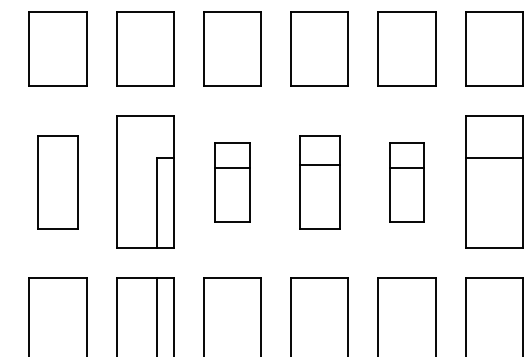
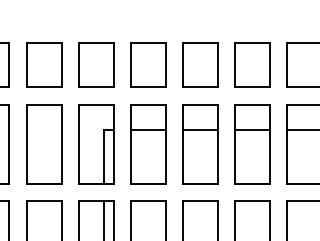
part: (58, 182) -> (44, 144), size x1.43
part: (232, 182) -> (148, 144), size x1.67
part: (319, 182) -> (200, 144), size x1.43
part: (407, 182) -> (252, 144), size x1.67

